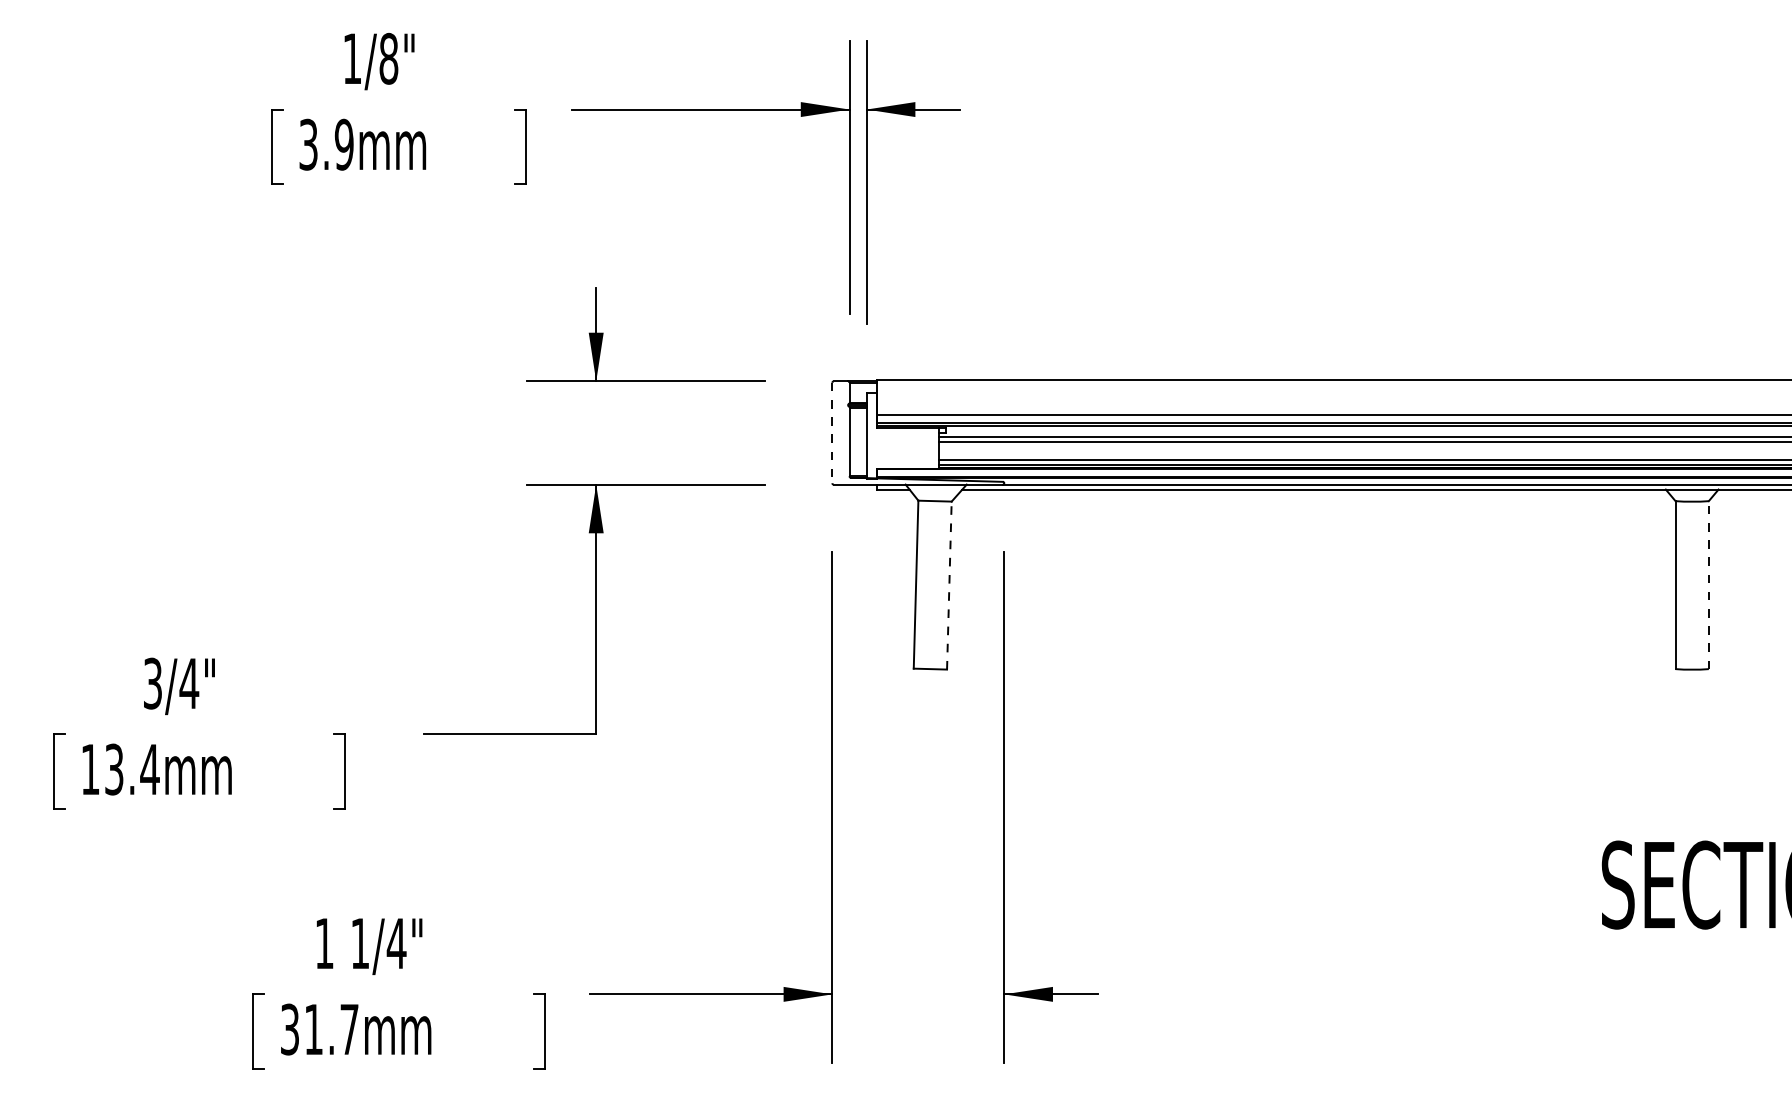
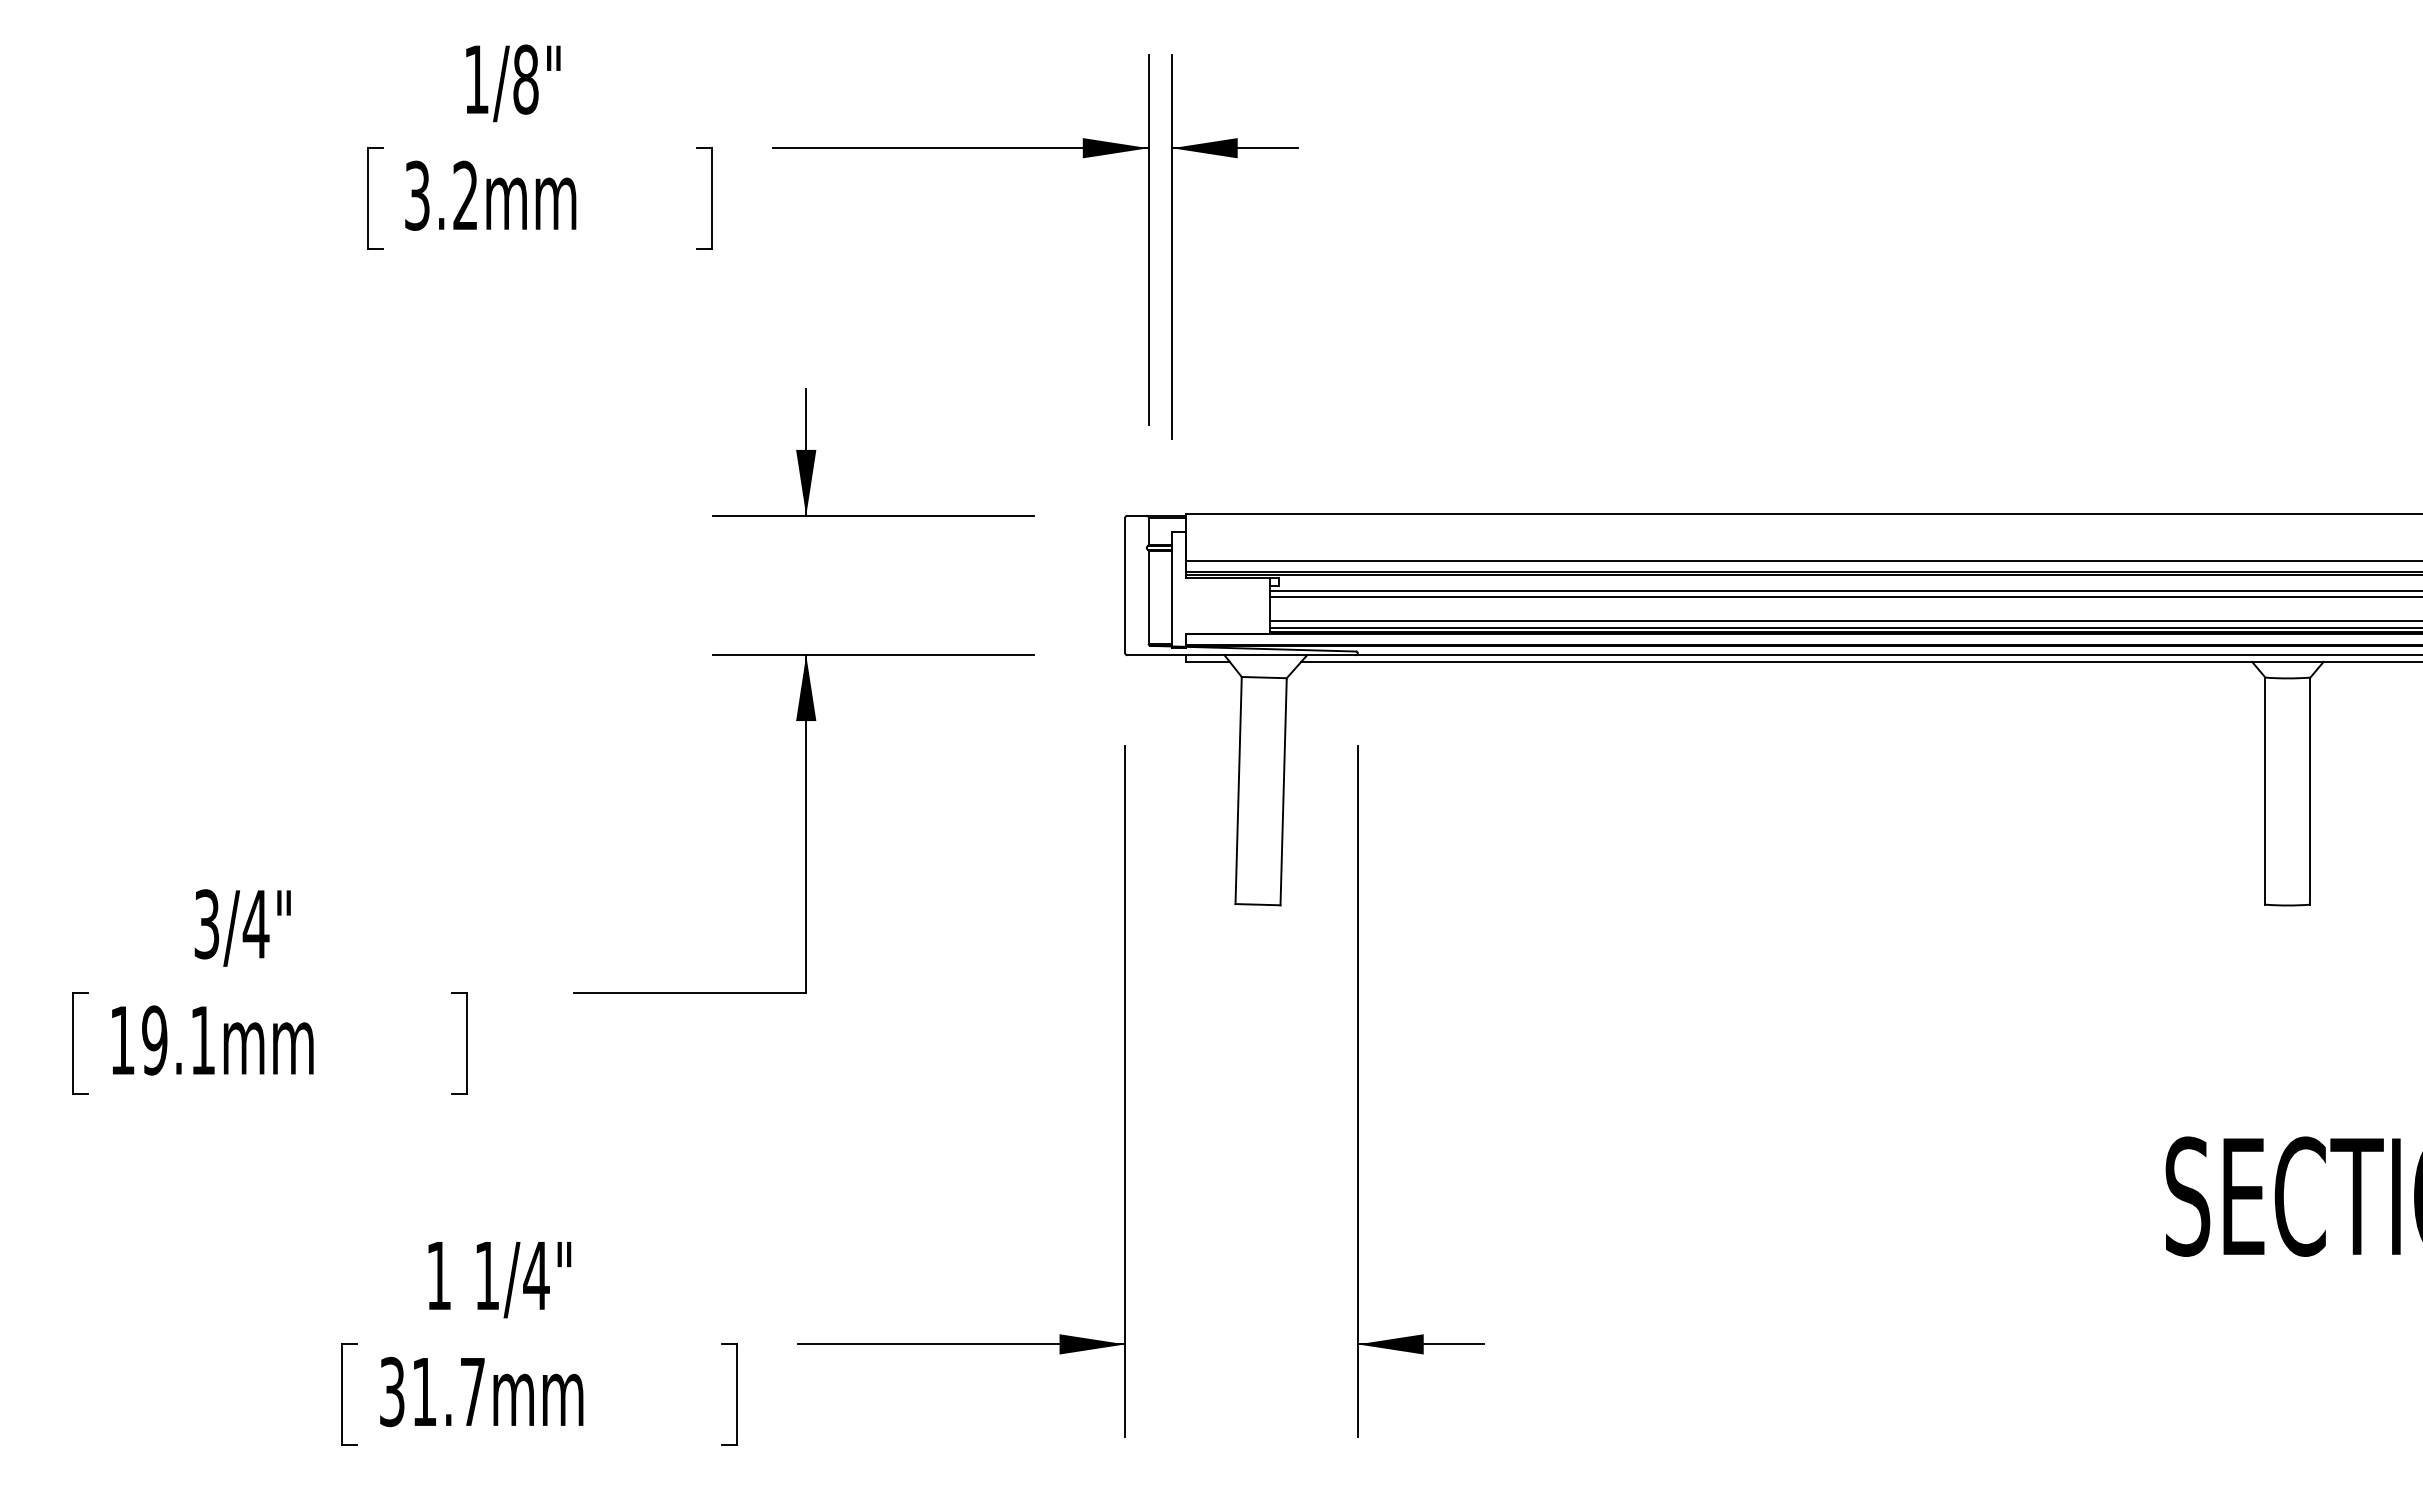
text: (344, 144) -> (465, 195), 3.9mm -> 3.2mm
line: (832, 433) -> (1125, 585), dashed -> solid
line: (949, 585) -> (1283, 791), dashed -> solid
line: (1708, 585) -> (2310, 791), dashed -> solid
text: (132, 769) -> (179, 1040), 13.4mm -> 19.1mm

